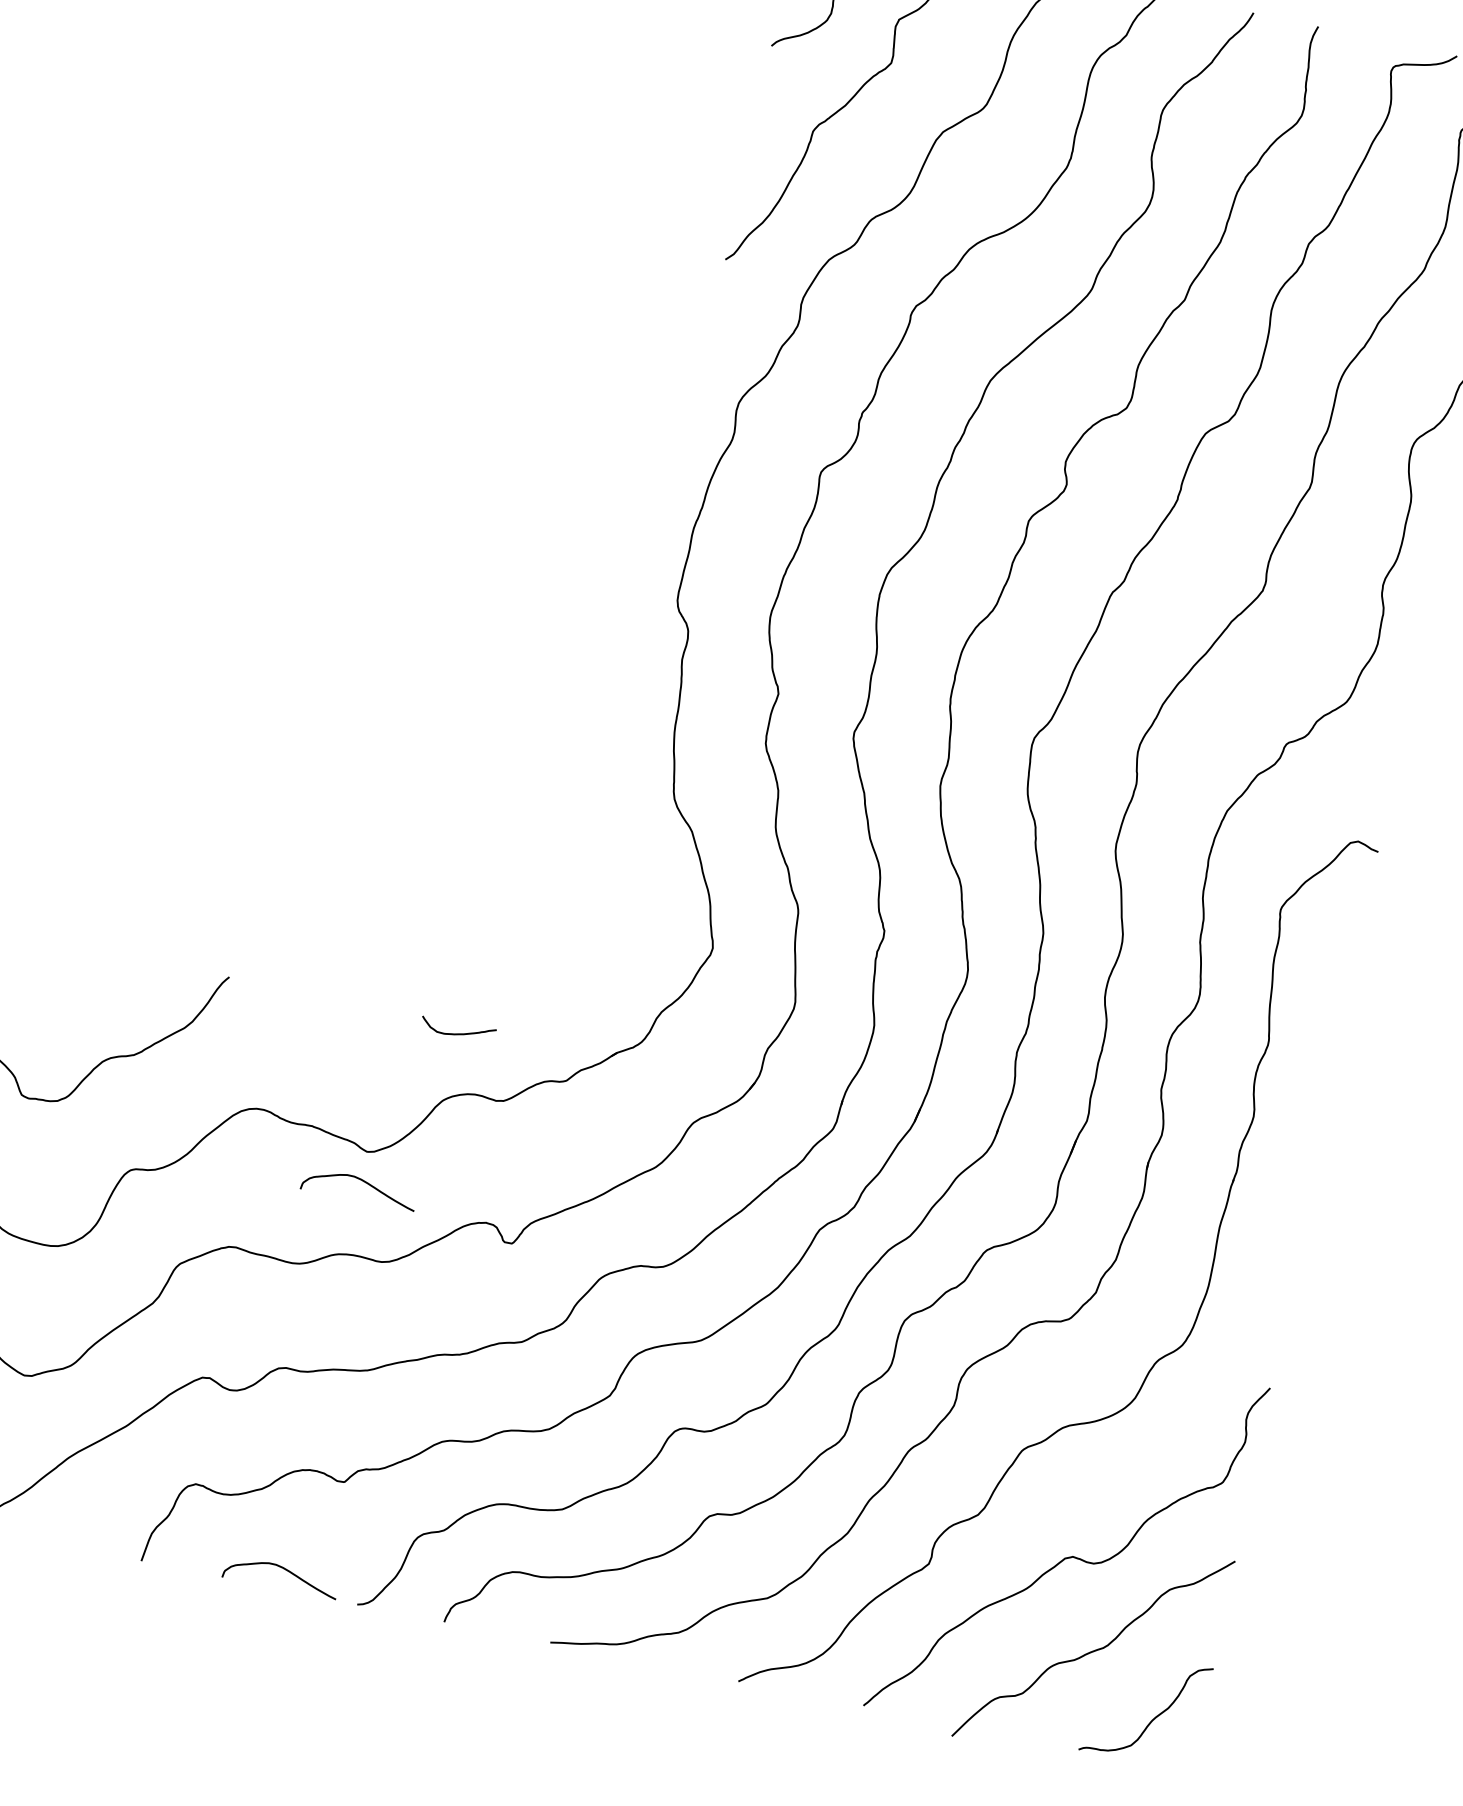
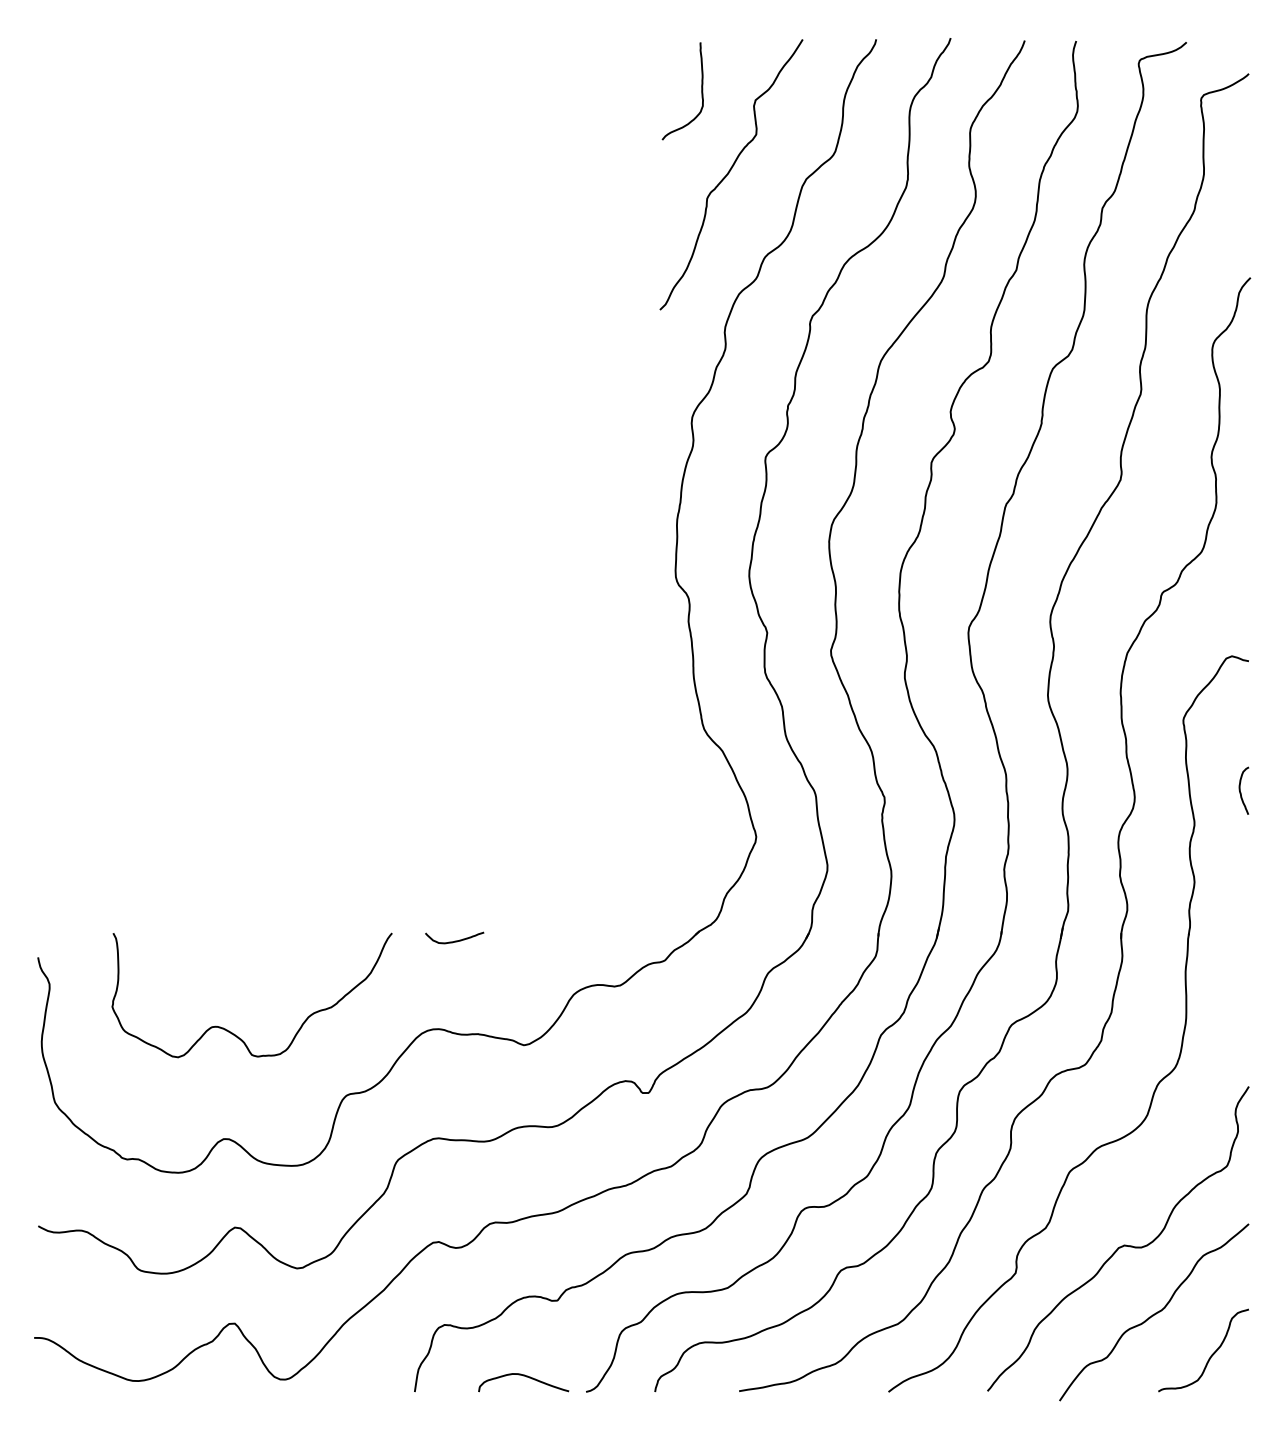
curve: (1335, 1015) -> (1241, 792), added
curve: (457, 1032) -> (454, 940), moved
curve: (364, 1183) -> (526, 1069), removed

